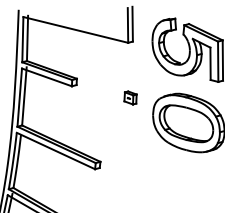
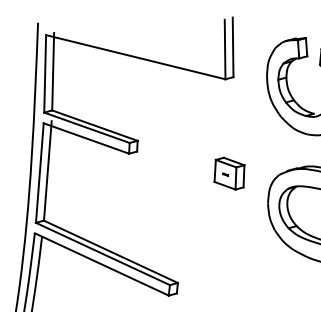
part: (130, 97) -> (229, 172), size x1.43

